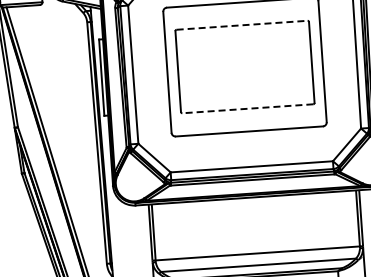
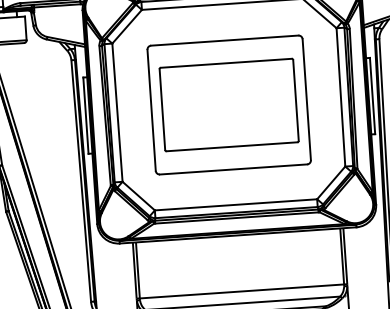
line: (242, 25) -> (226, 63), dashed -> solid
line: (248, 108) -> (232, 146), dashed -> solid

